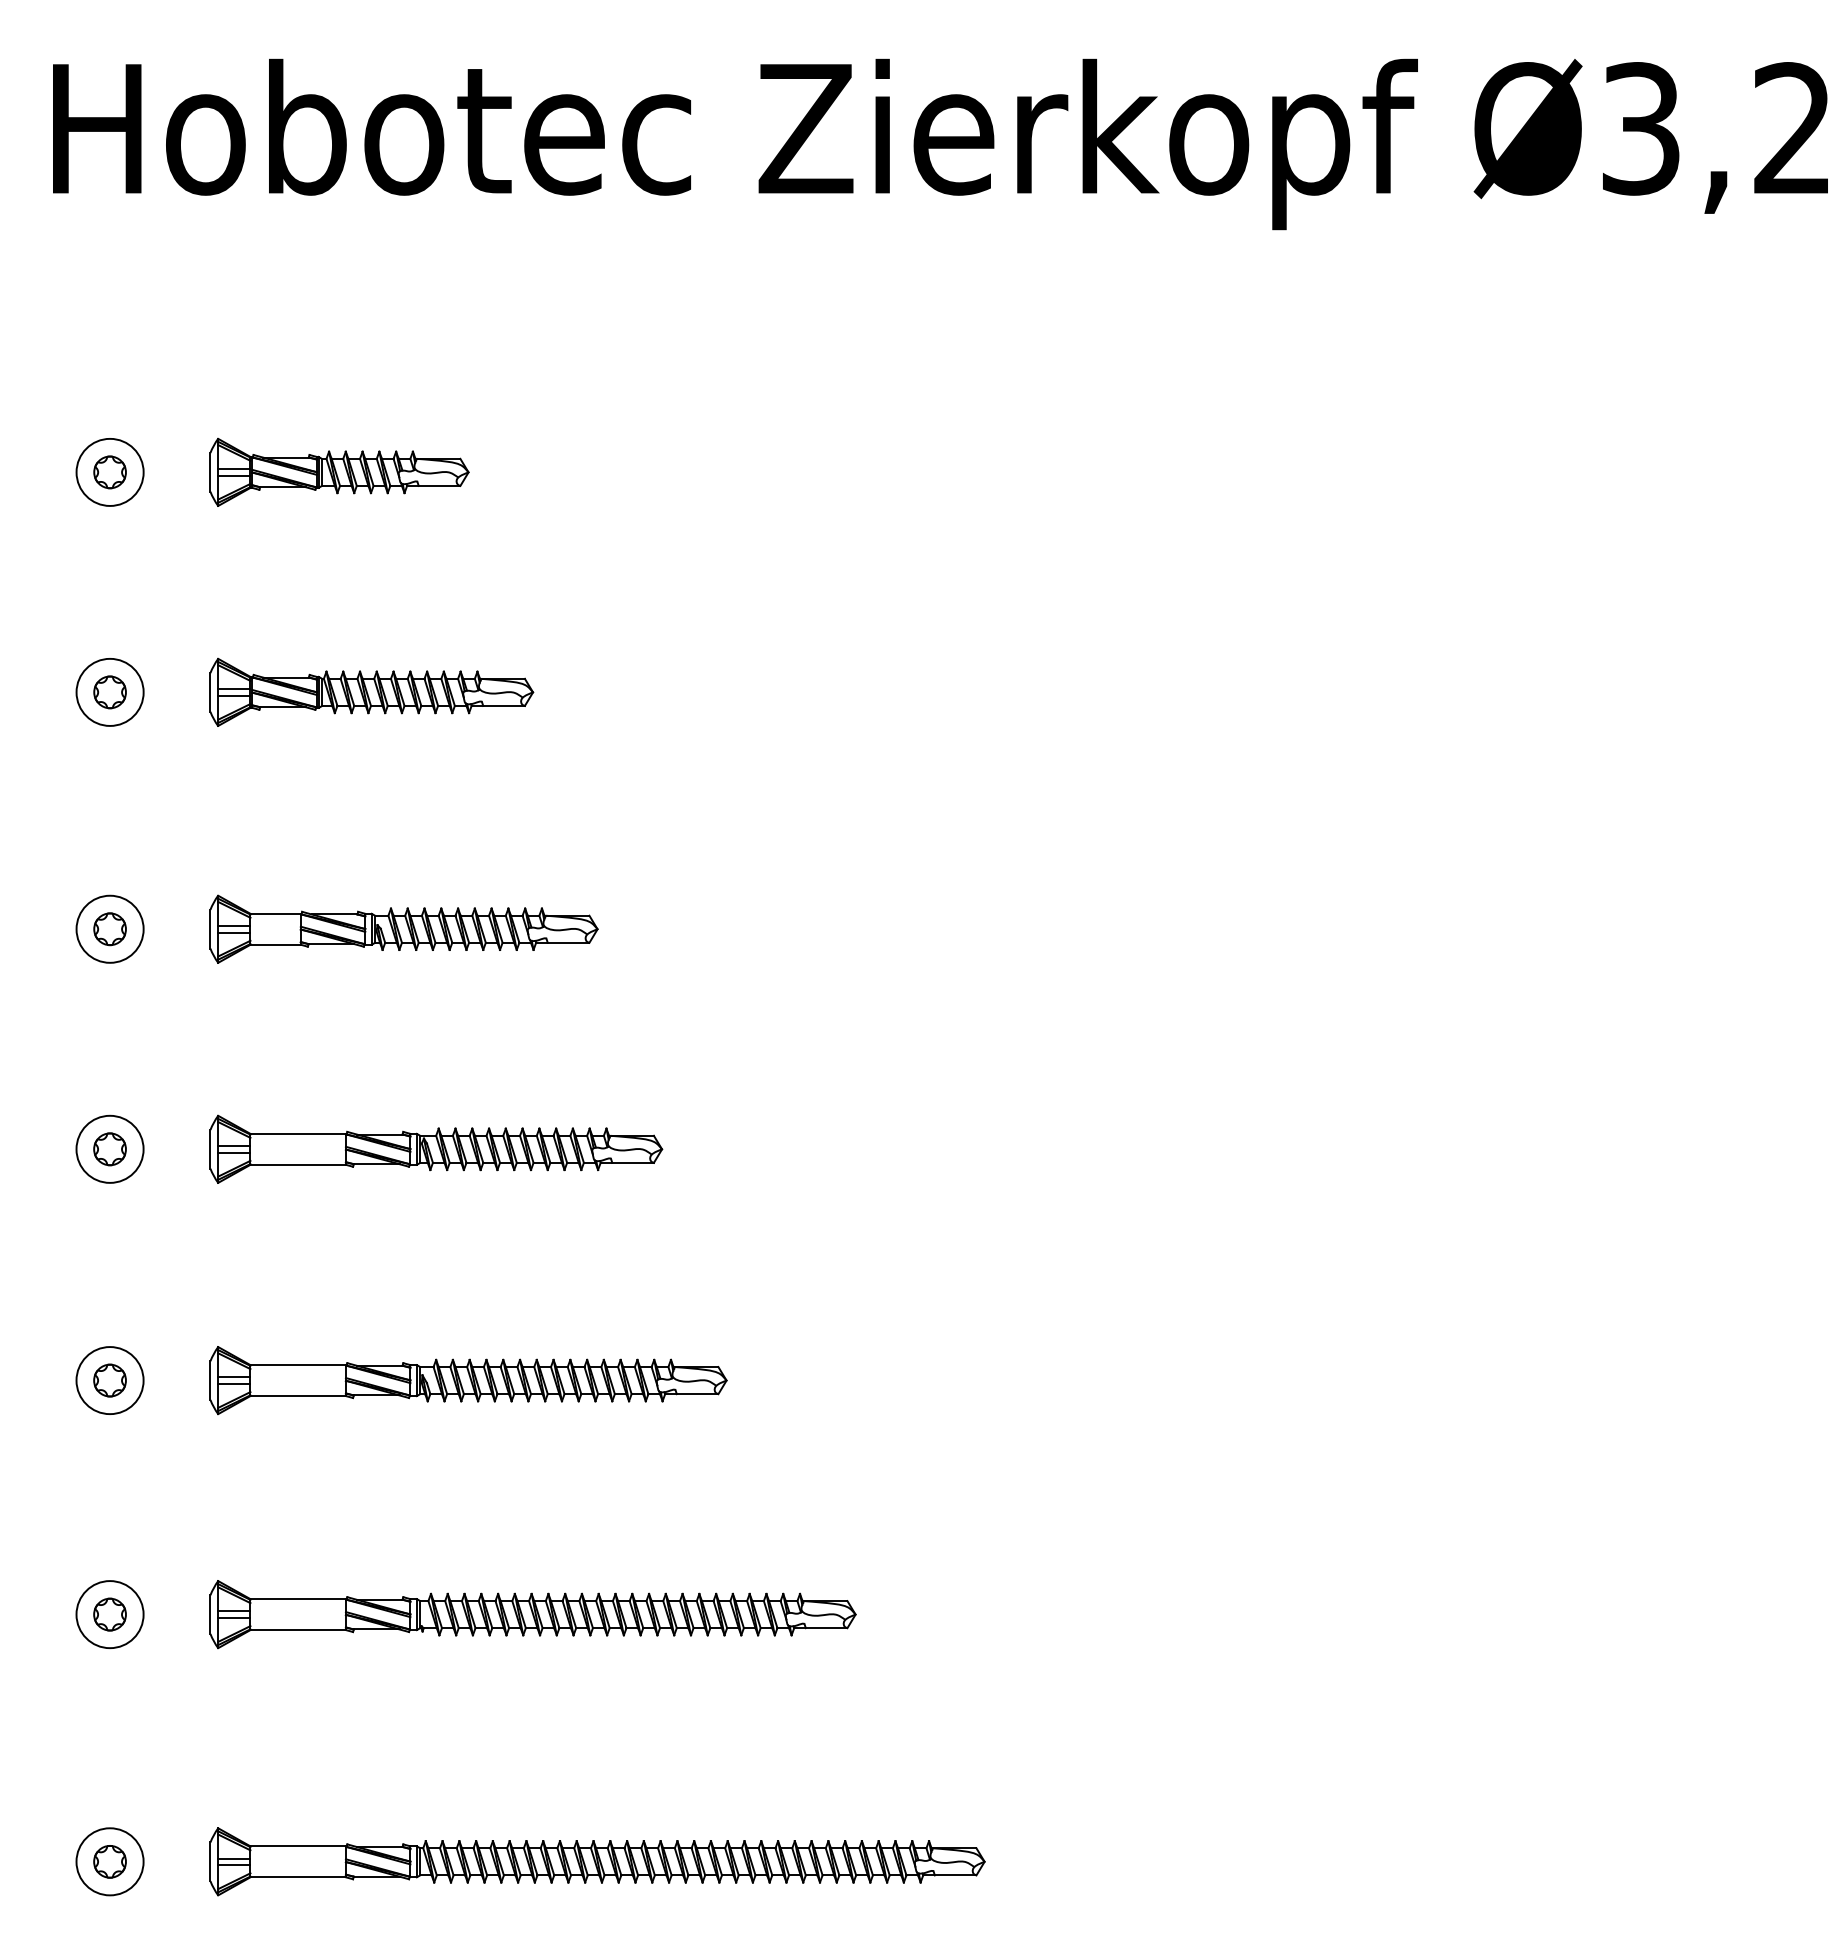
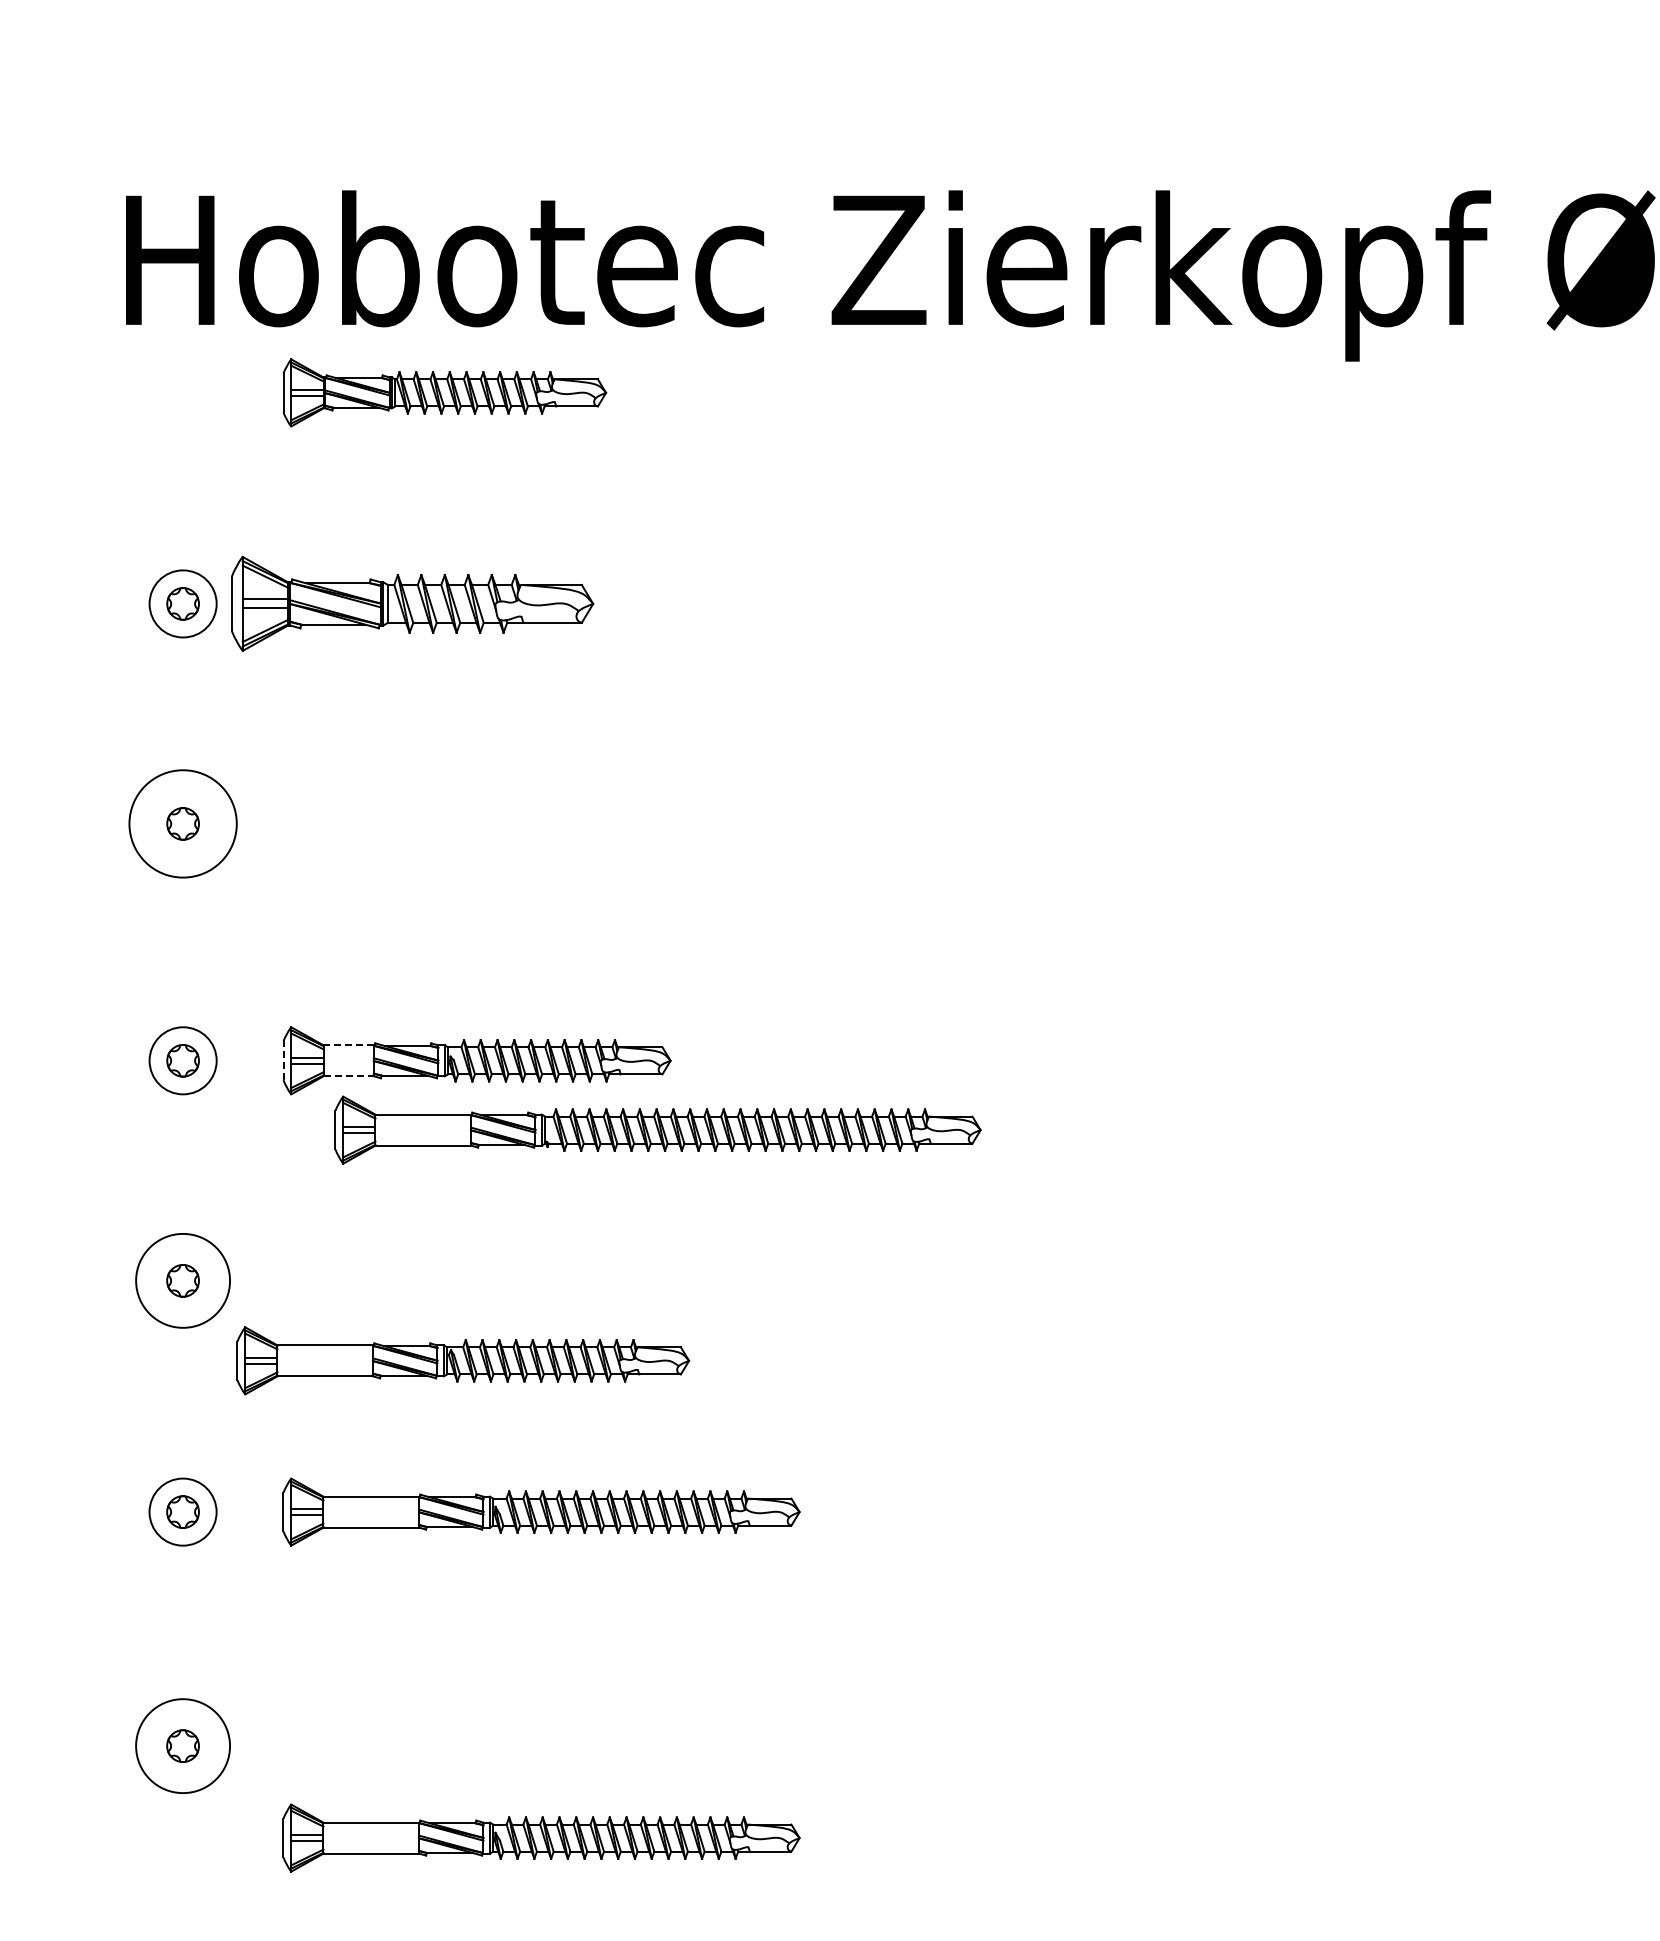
part: (339, 472) -> (412, 604), size x1.4
circle: (109, 691) -> (182, 823), size x1.6
part: (371, 691) -> (444, 392), moved
line: (275, 913) -> (348, 1045), solid -> dashed
line: (210, 928) -> (283, 1060), solid -> dashed
line: (276, 944) -> (349, 1076), solid -> dashed
circle: (109, 1148) -> (182, 1280), size x1.4
part: (436, 1148) -> (463, 1360), moved
circle: (109, 1614) -> (182, 1746), size x1.4
part: (532, 1614) -> (657, 1130), moved
part: (468, 1706) -> (541, 1838), added

